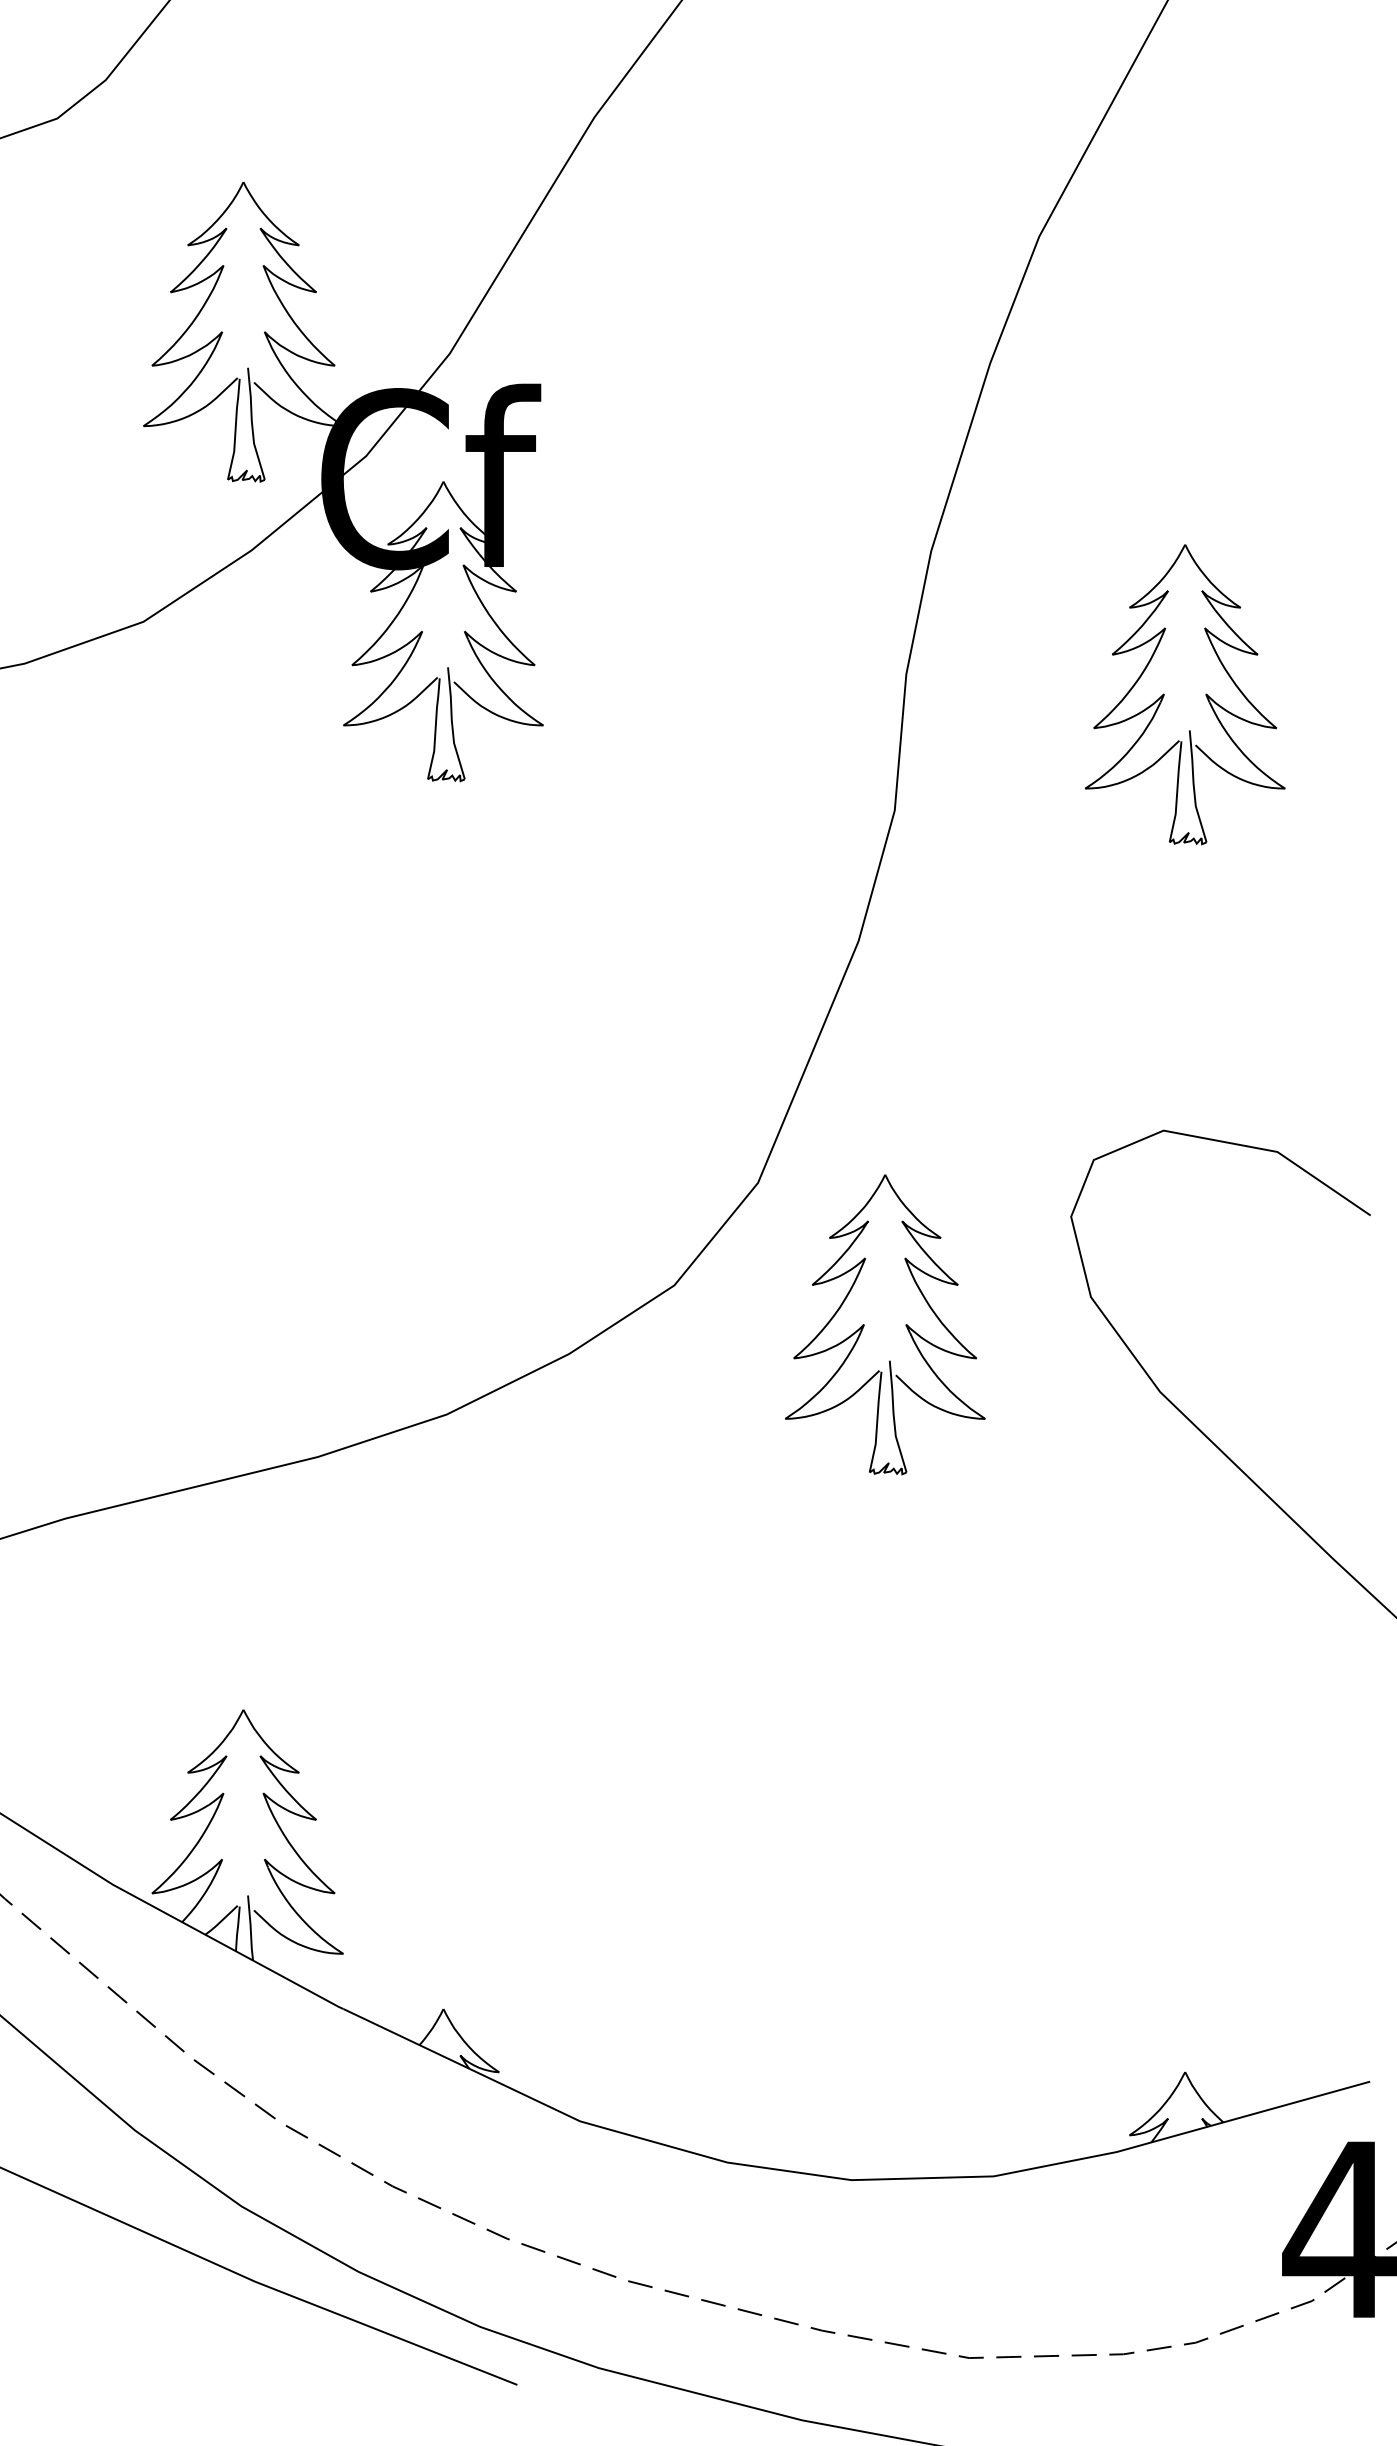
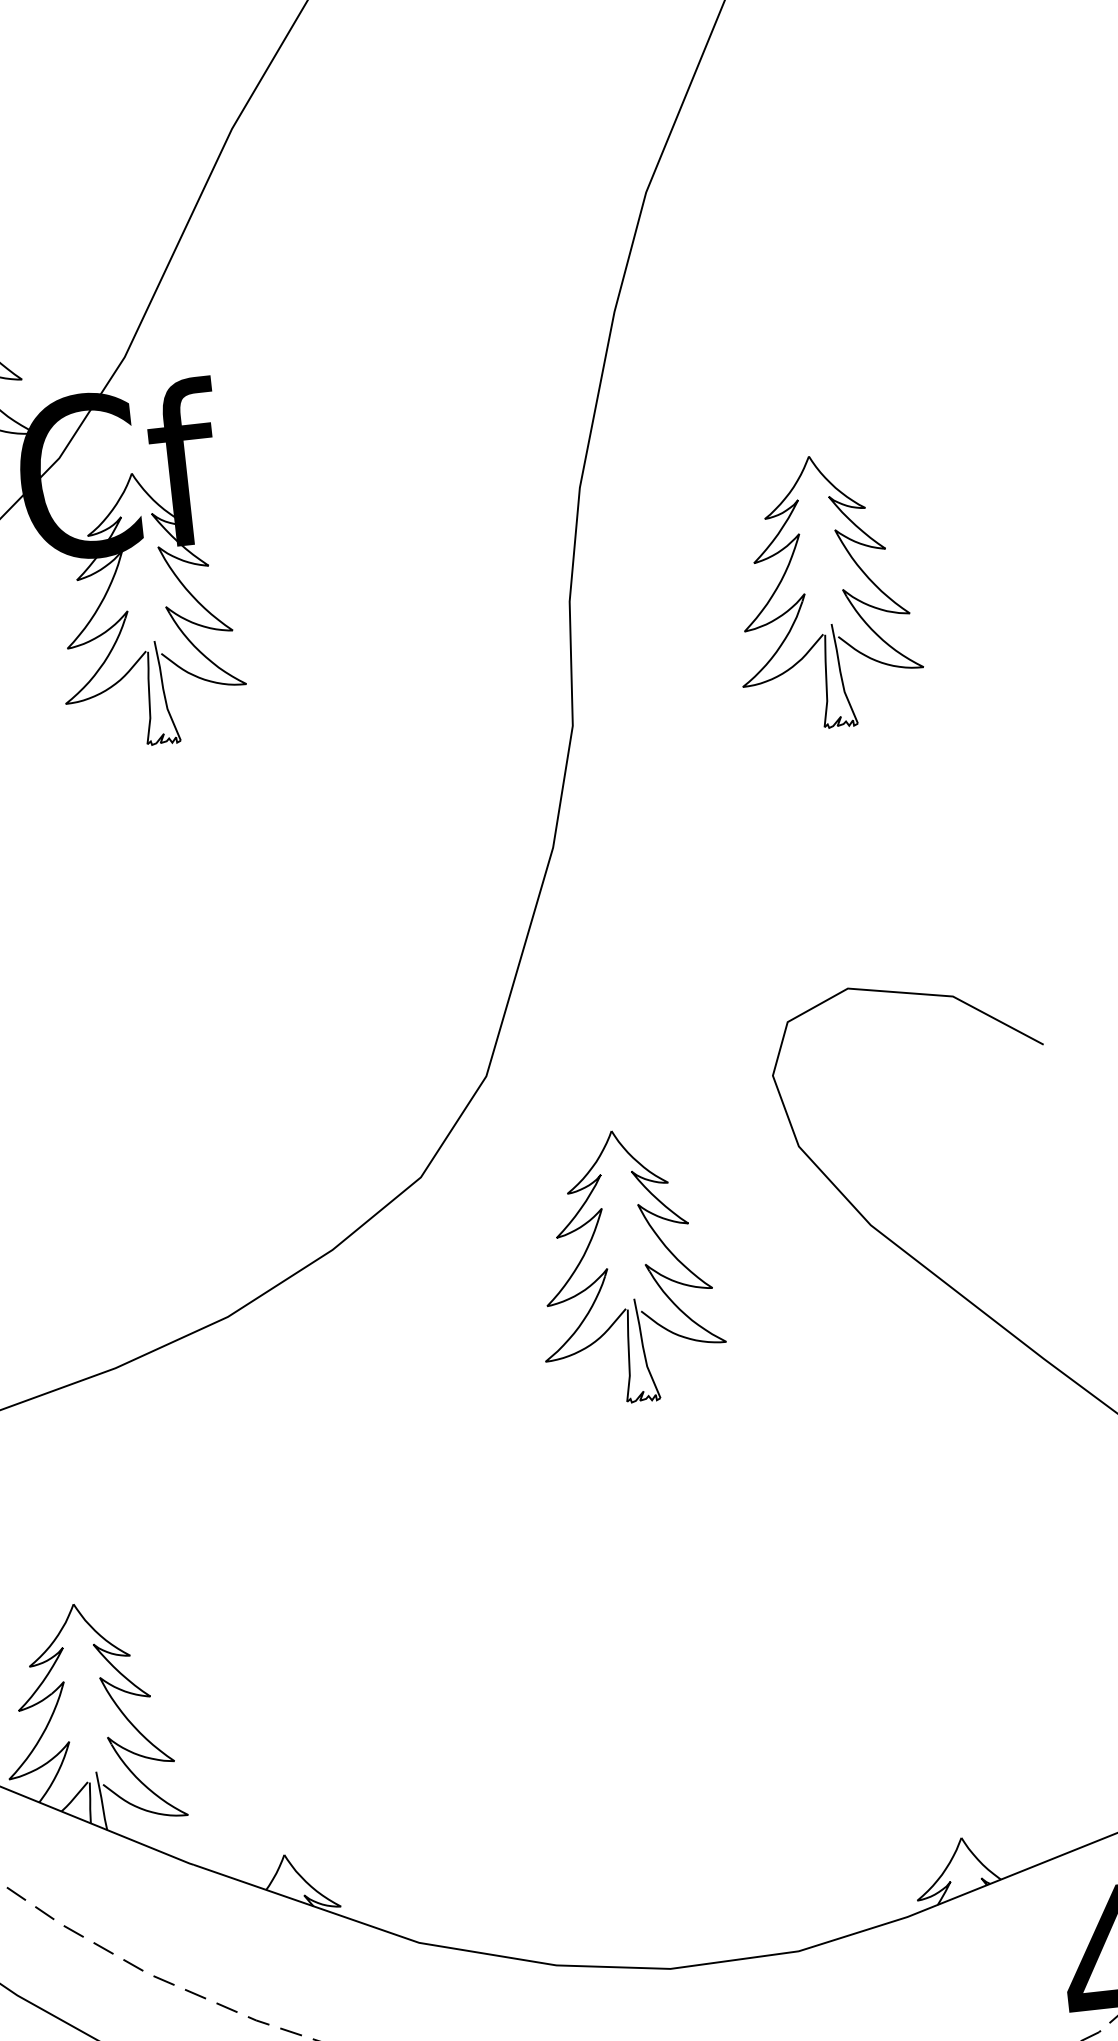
part: (905, 1324) -> (644, 1264), moved

